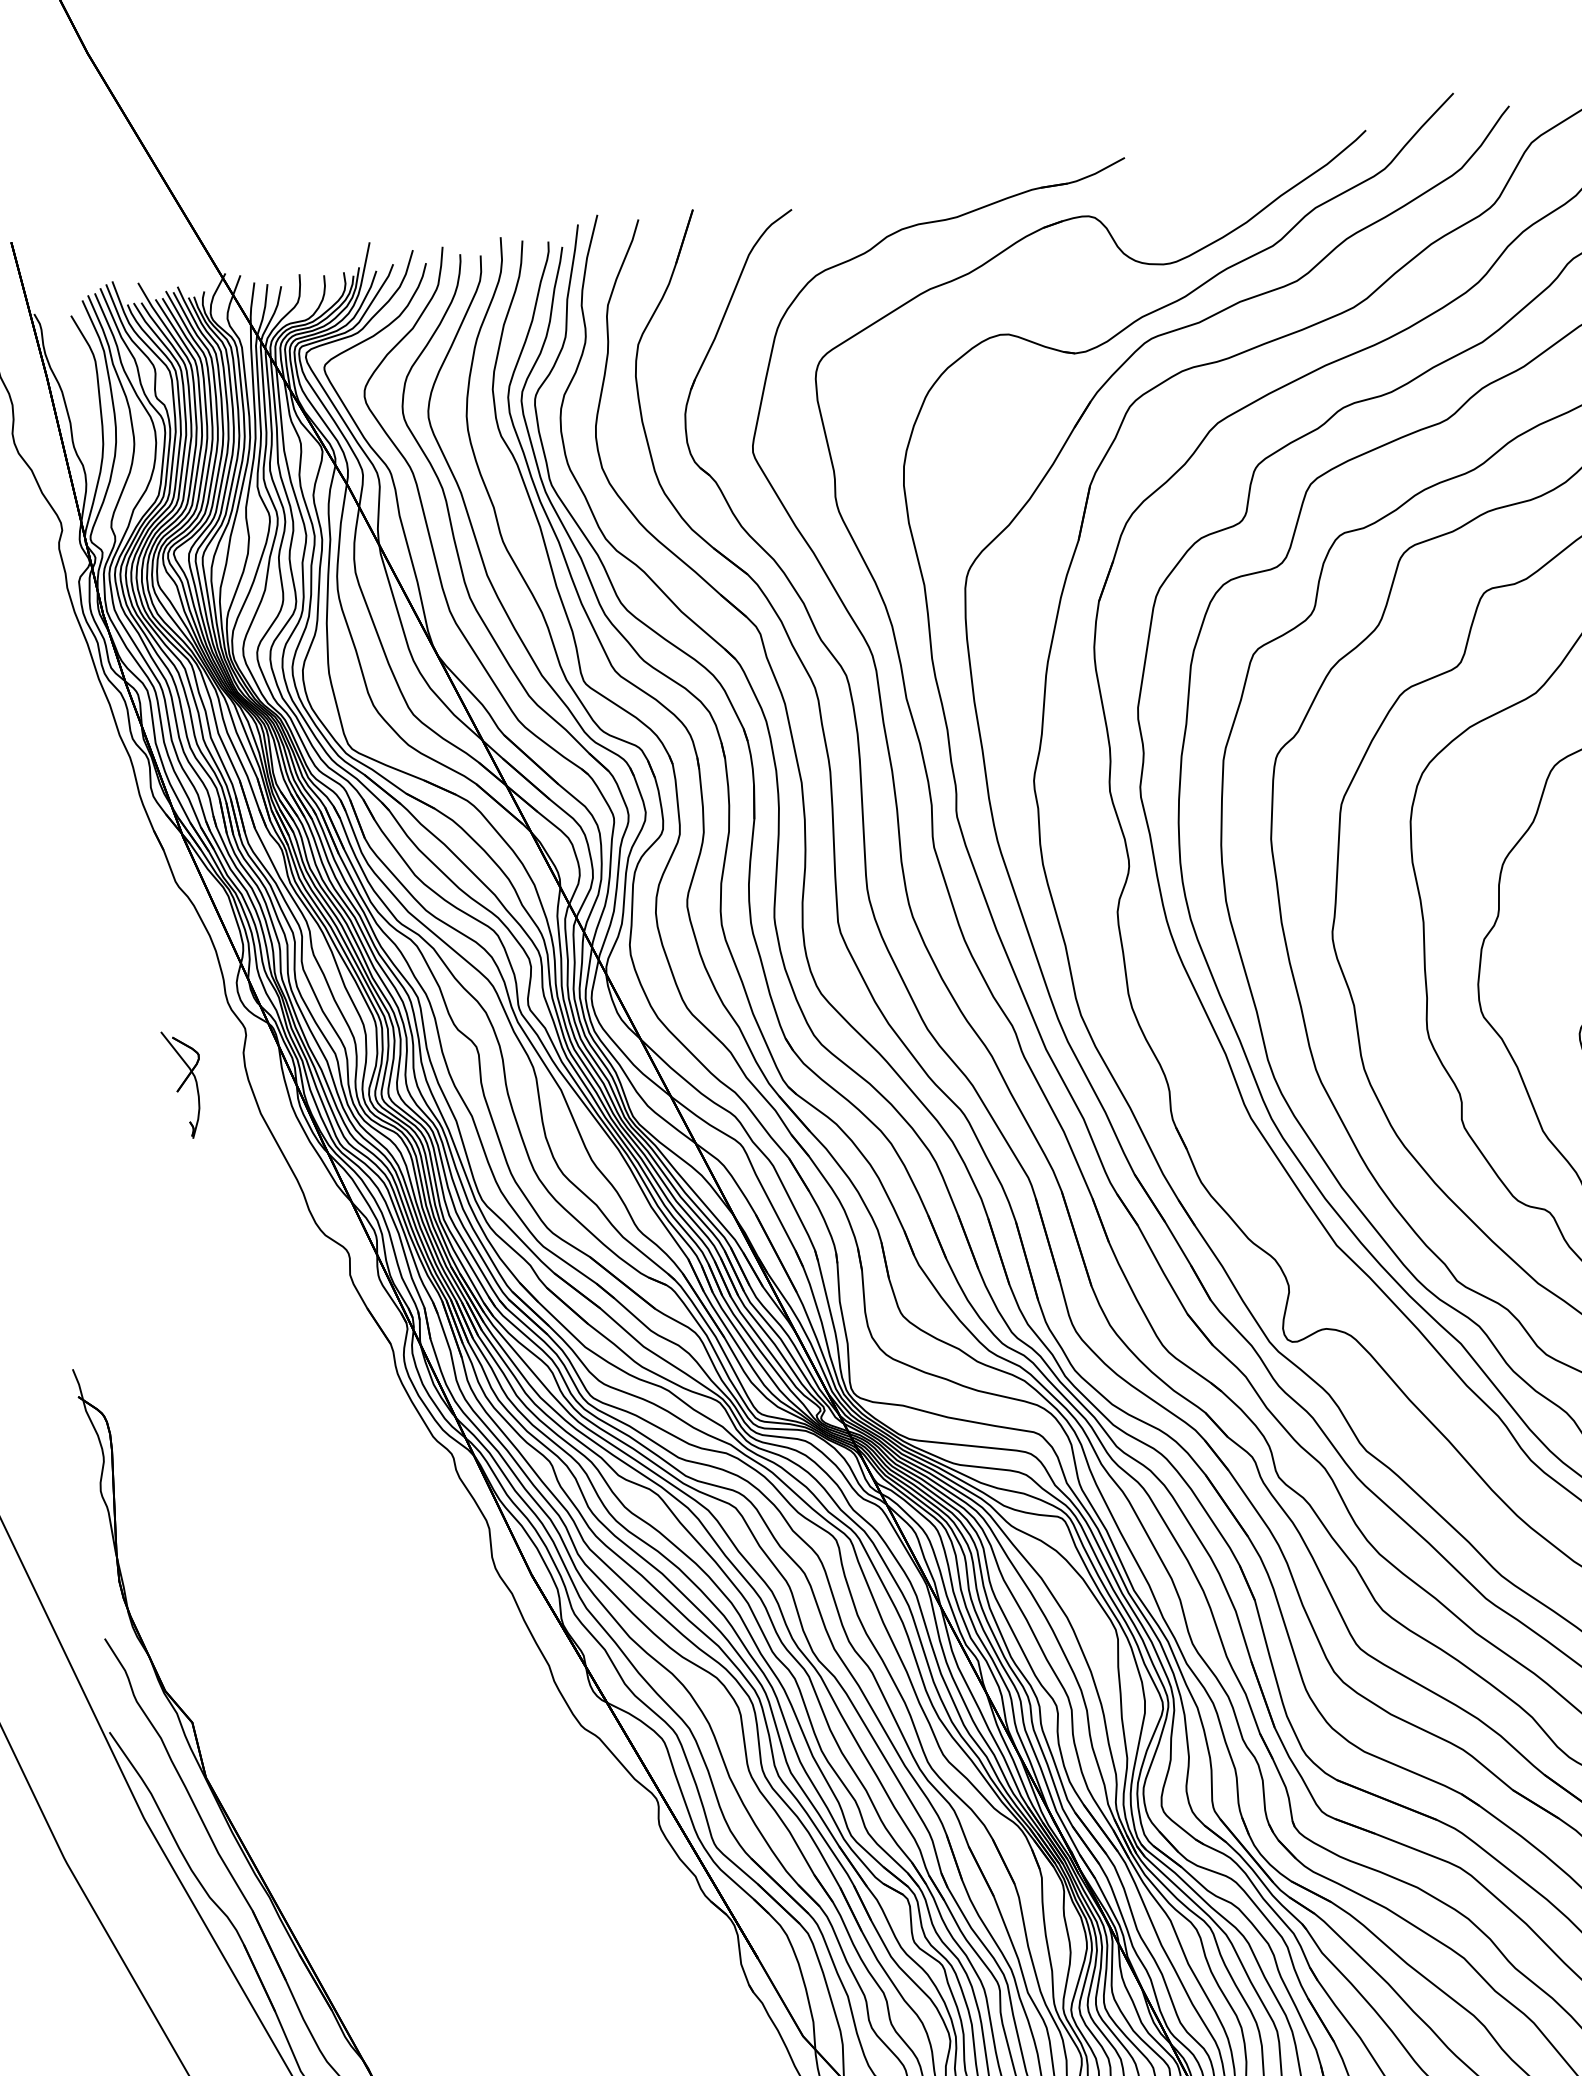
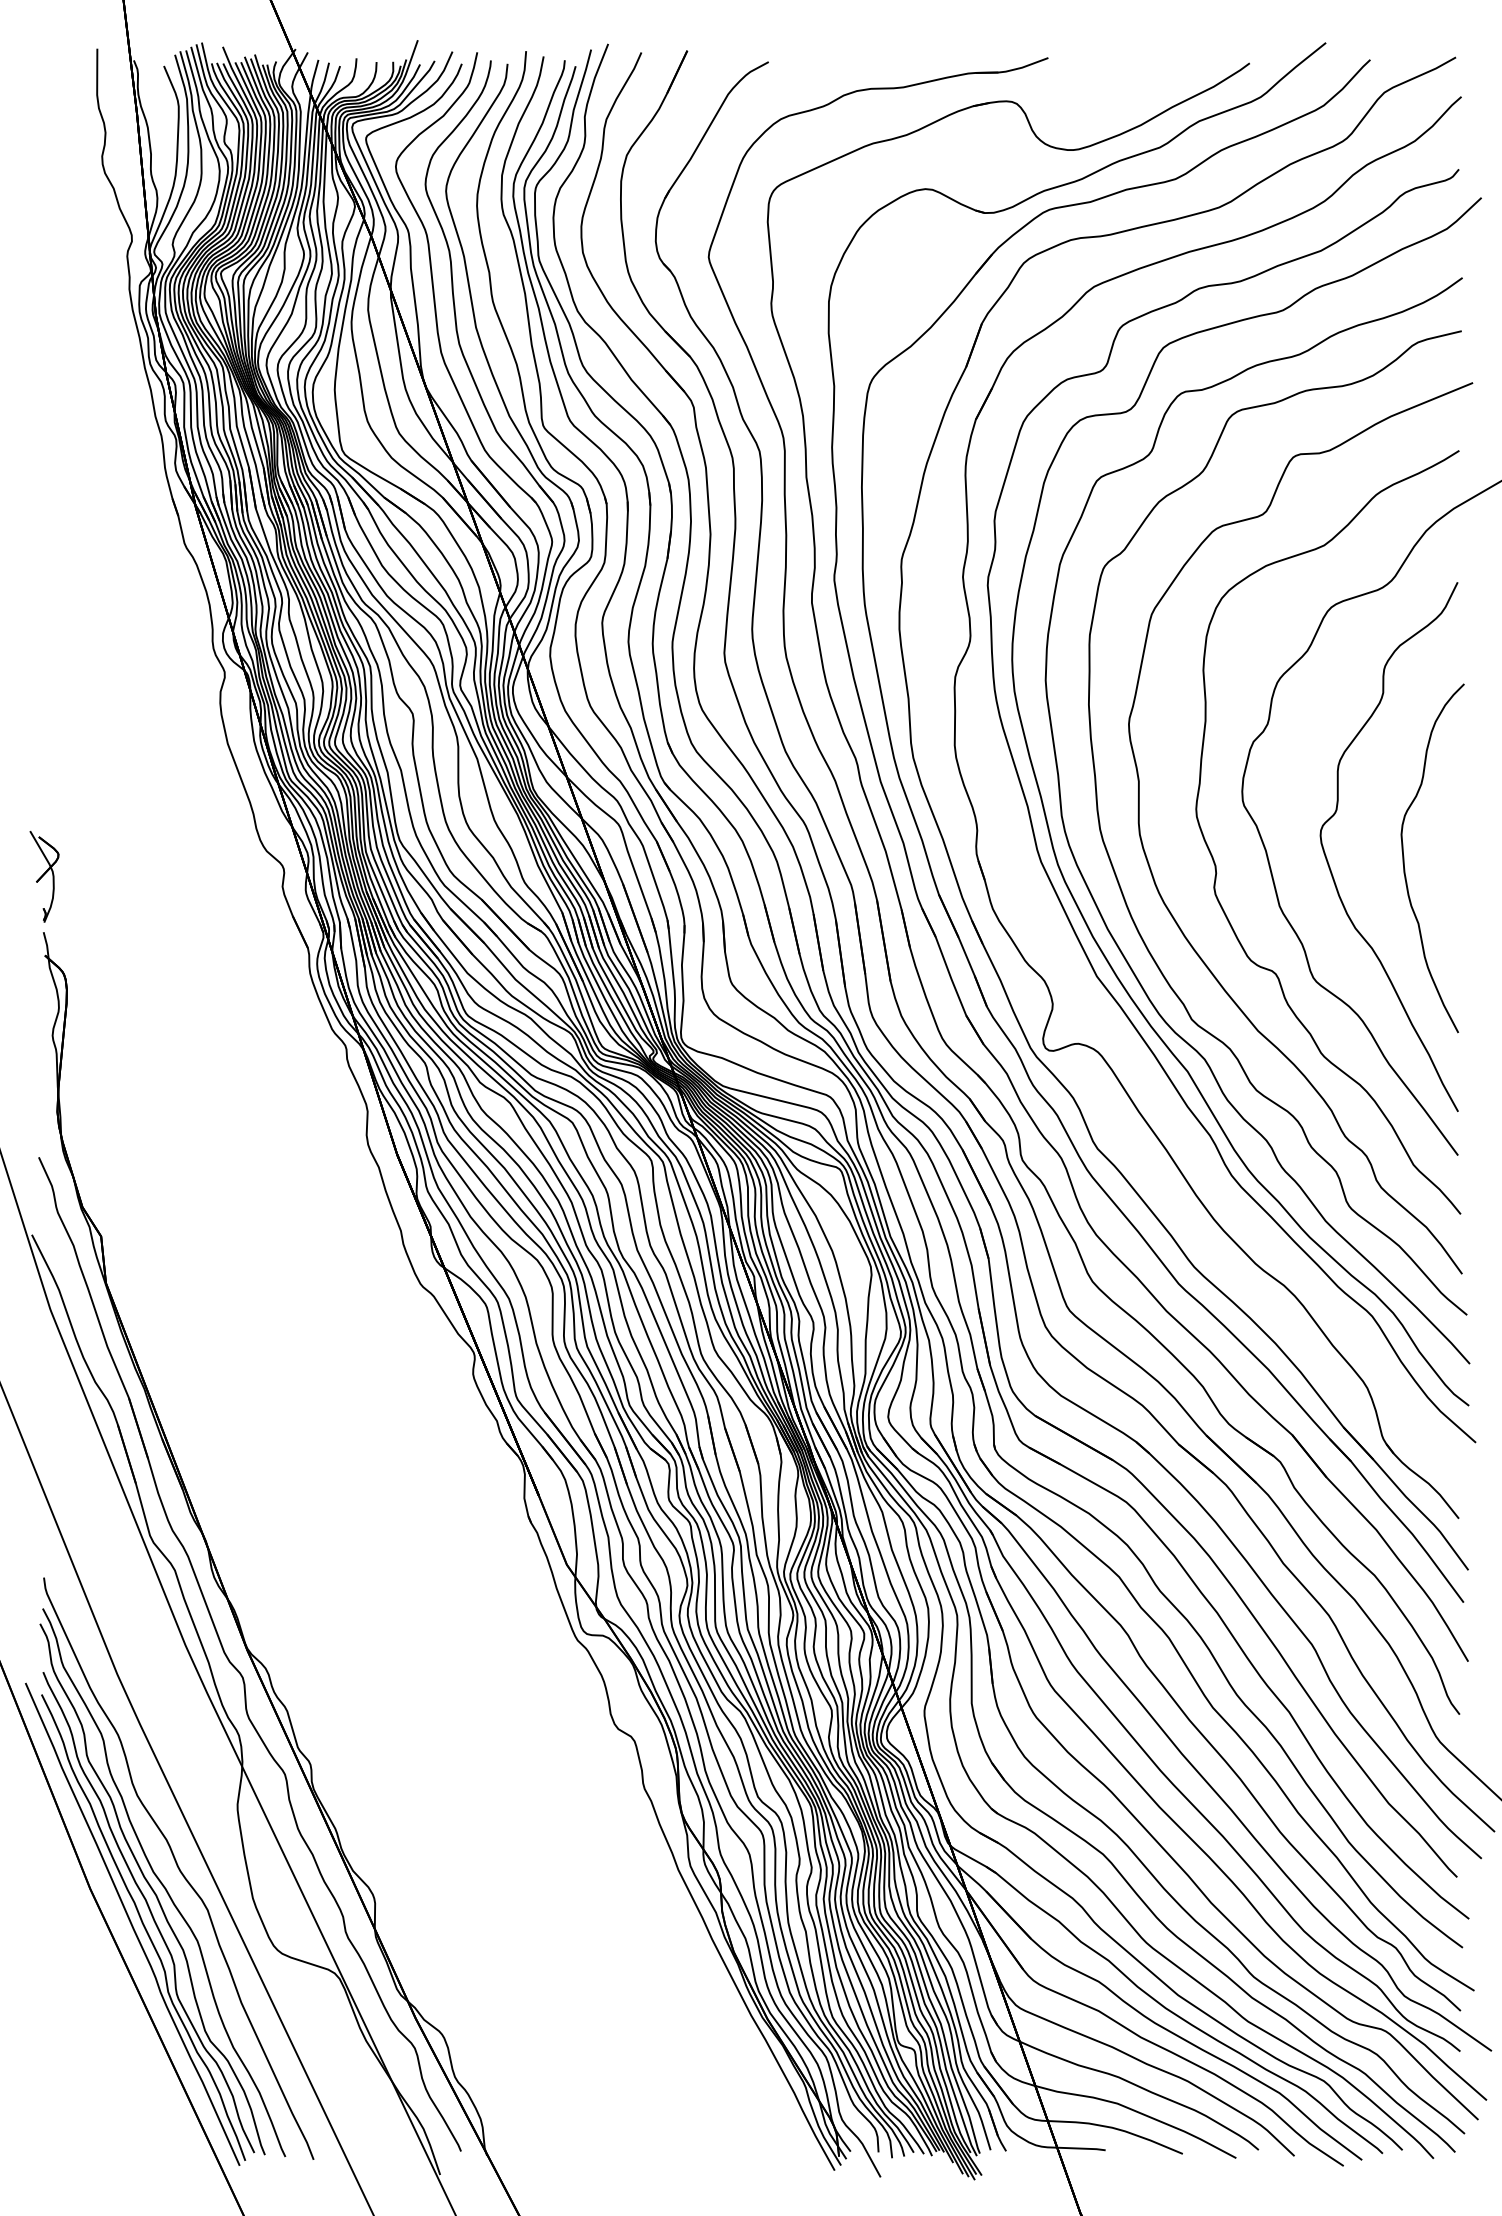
part: (185, 1083) -> (44, 876), moved

